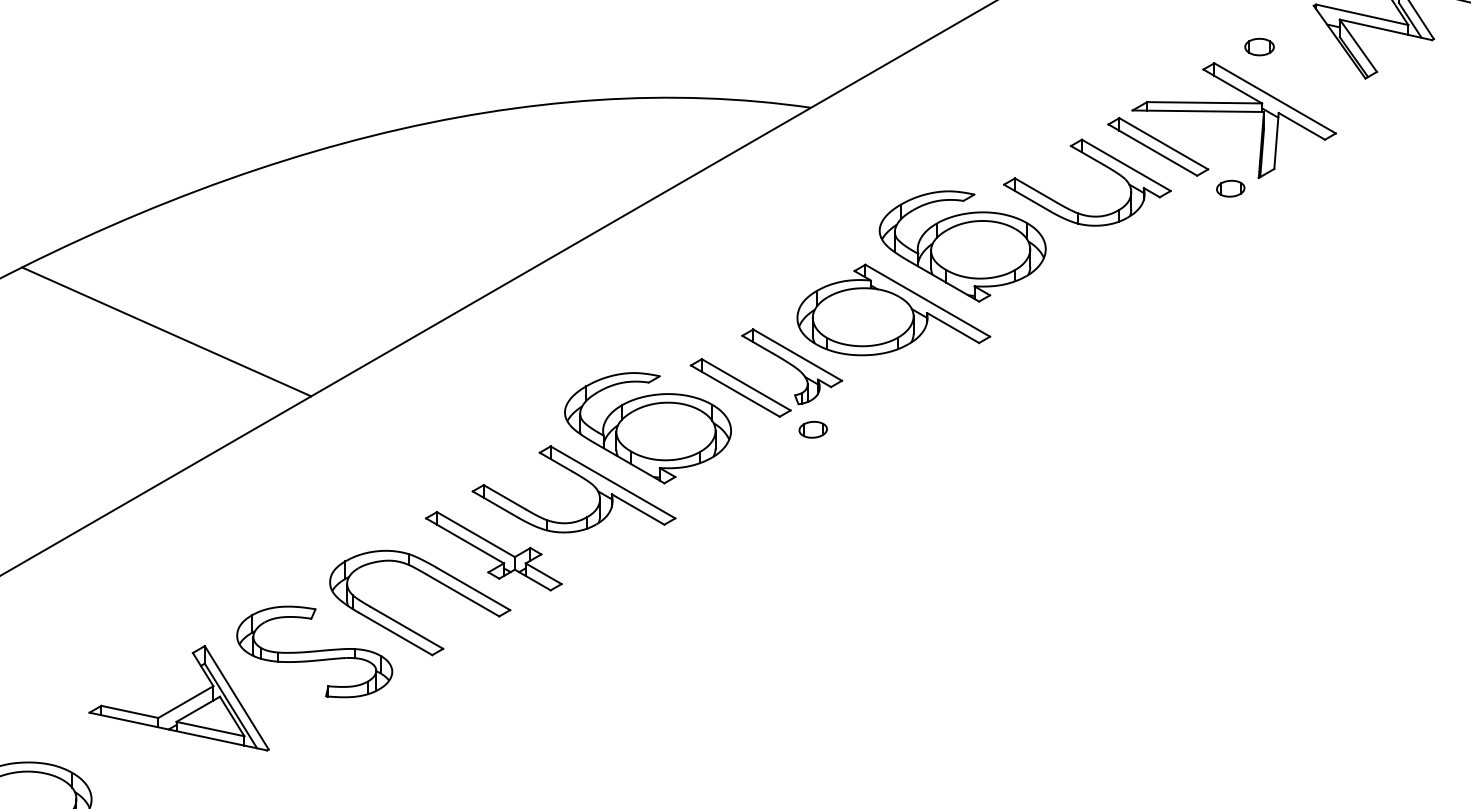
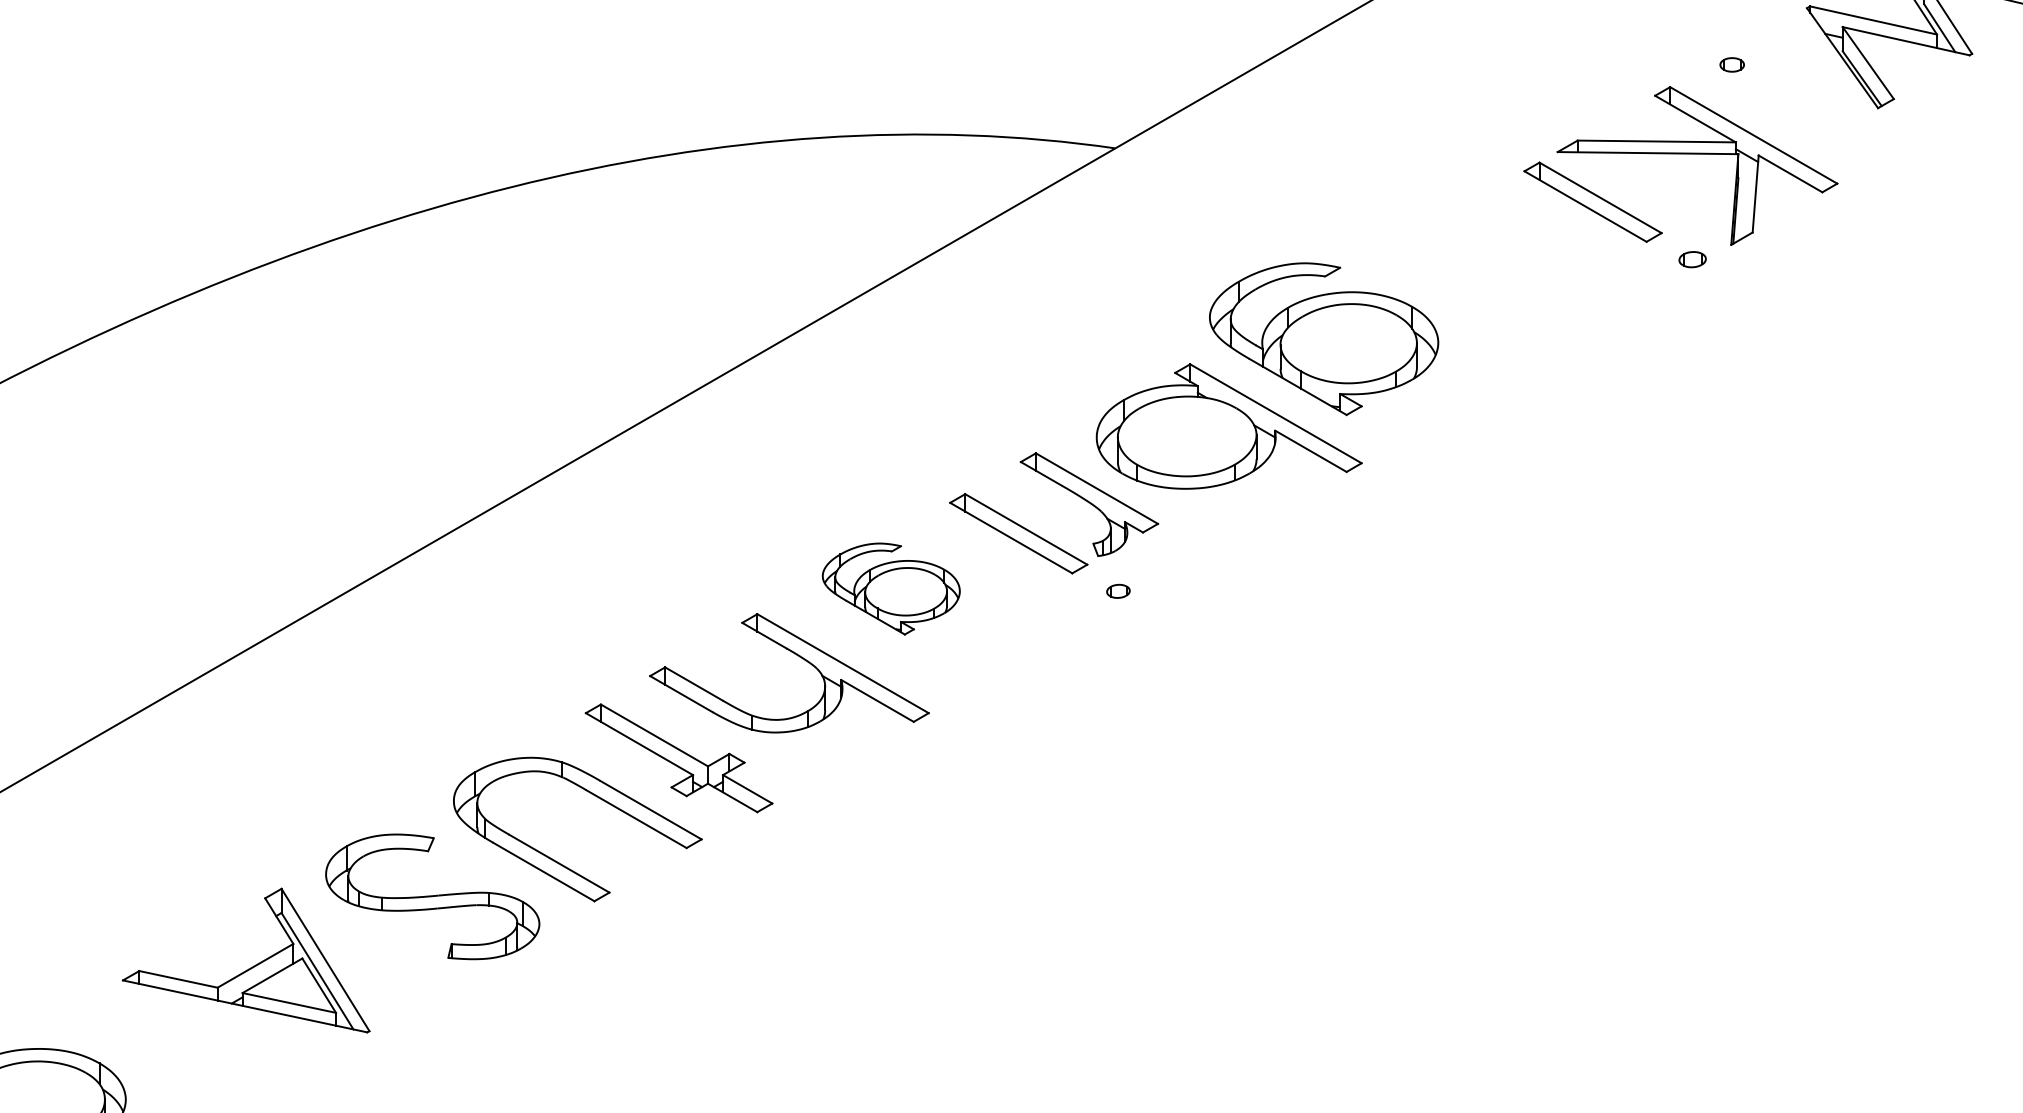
part: (1258, 46) -> (1731, 64), size x0.6
part: (1097, 162) -> (1509, 223), removed
part: (1230, 188) -> (1692, 259), size x0.7
line: (166, 331) -> (228, 456), removed
part: (648, 427) -> (891, 588), size x0.6
part: (813, 429) -> (1118, 591), size x0.6

